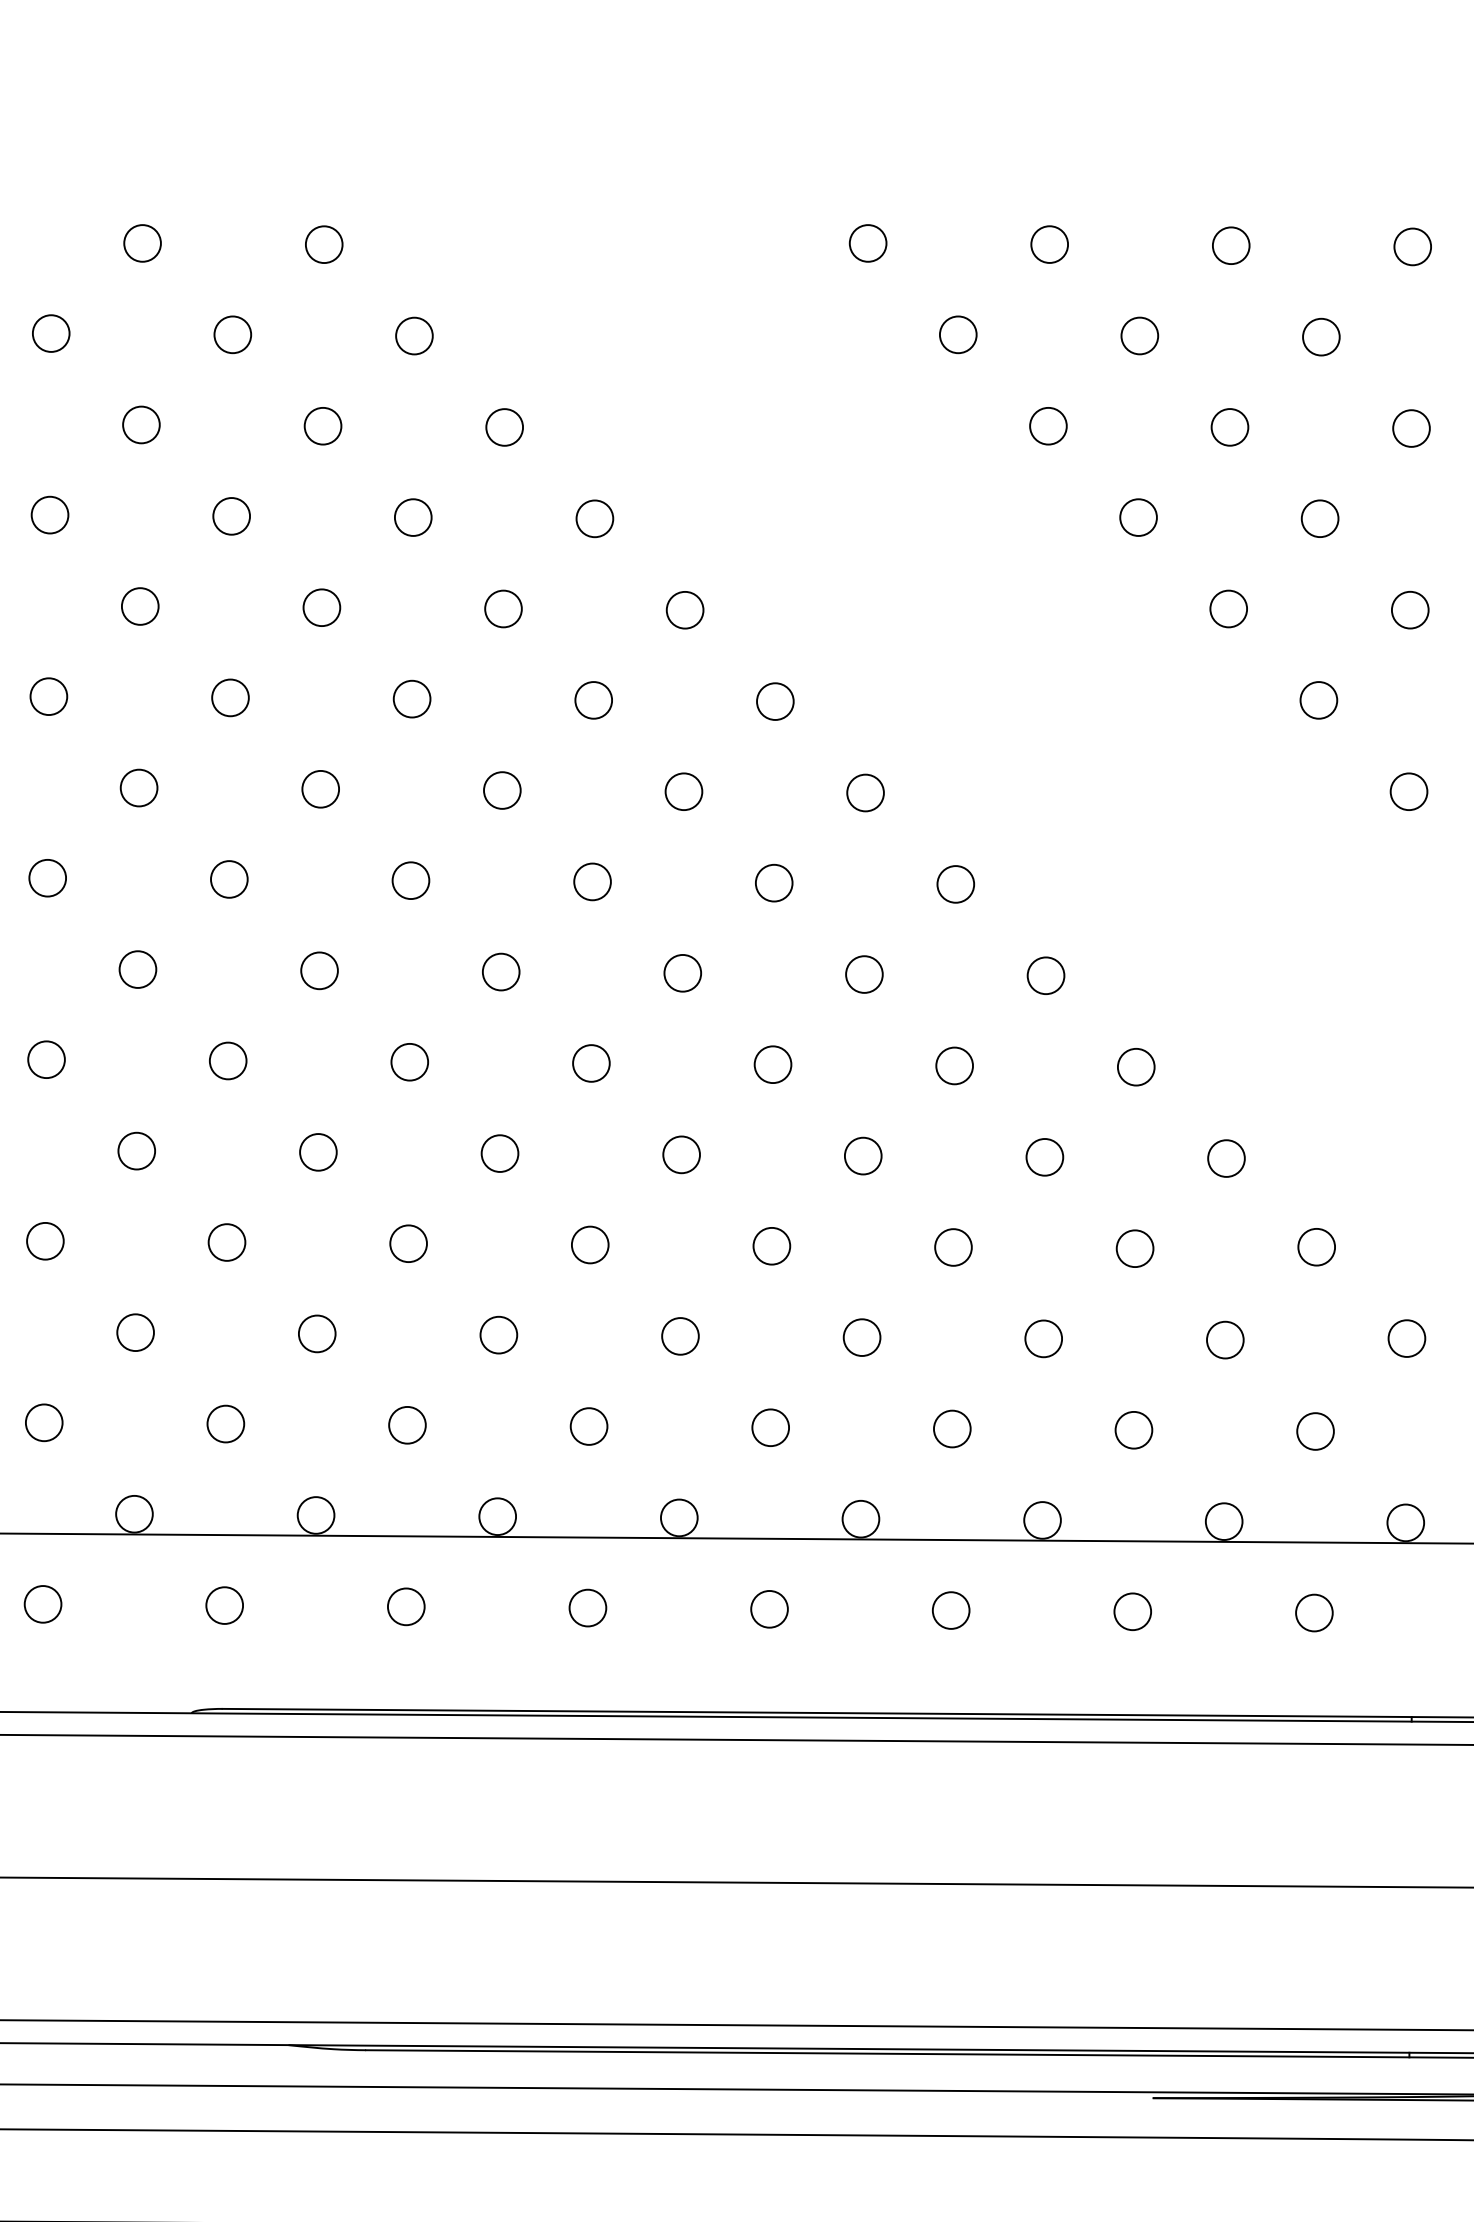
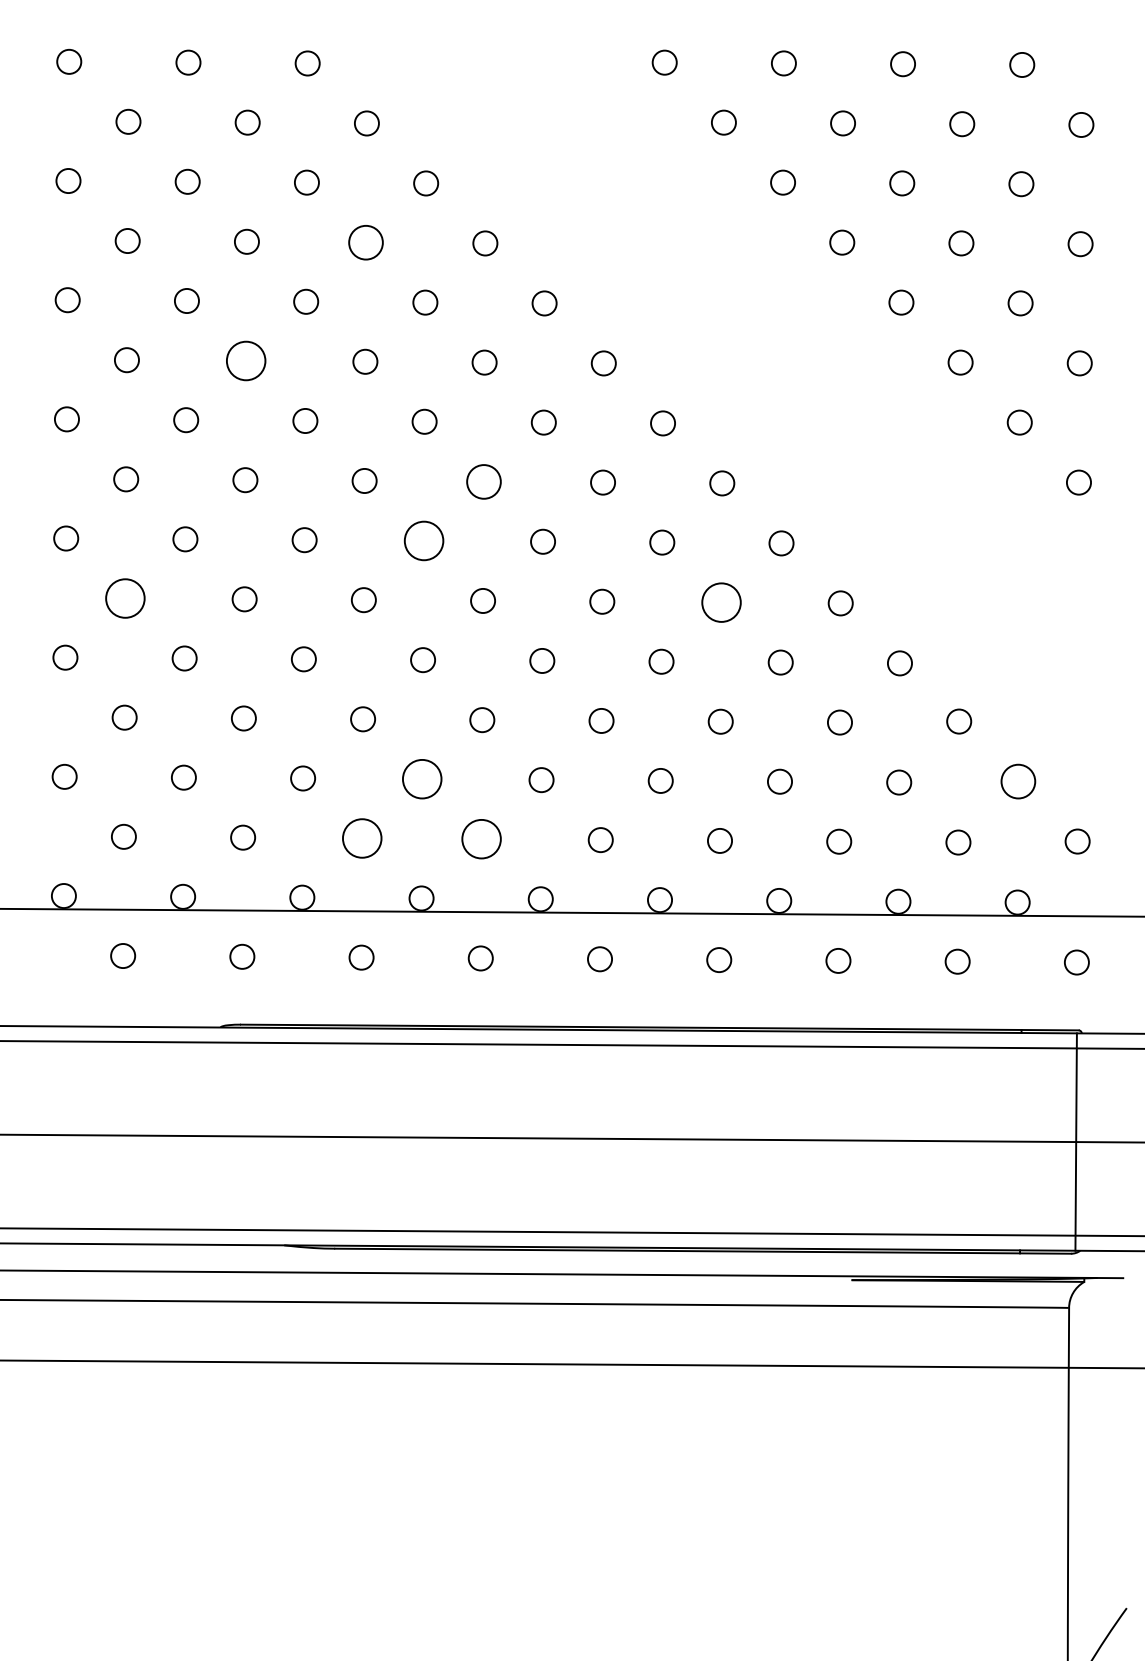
circle: (413, 517) -> (366, 242), size x1.4
circle: (231, 697) -> (246, 360), size x1.6
circle: (592, 881) -> (483, 481), size x1.4
circle: (500, 971) -> (423, 540), size x1.6
circle: (46, 1059) -> (125, 598), size x1.6
circle: (954, 1065) -> (721, 602), size x1.6
circle: (499, 1335) -> (422, 779), size x1.6
circle: (1407, 1338) -> (1018, 781), size x1.4
circle: (407, 1425) -> (362, 838), size x1.6
circle: (589, 1426) -> (481, 839), size x1.6

